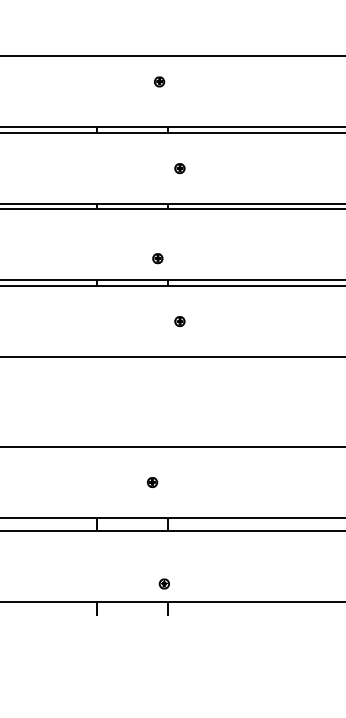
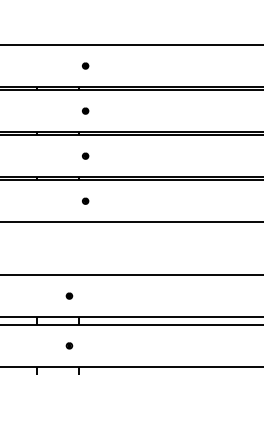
part: (159, 81) -> (85, 65), moved
part: (157, 257) -> (85, 155), moved
part: (164, 583) -> (69, 345), moved

